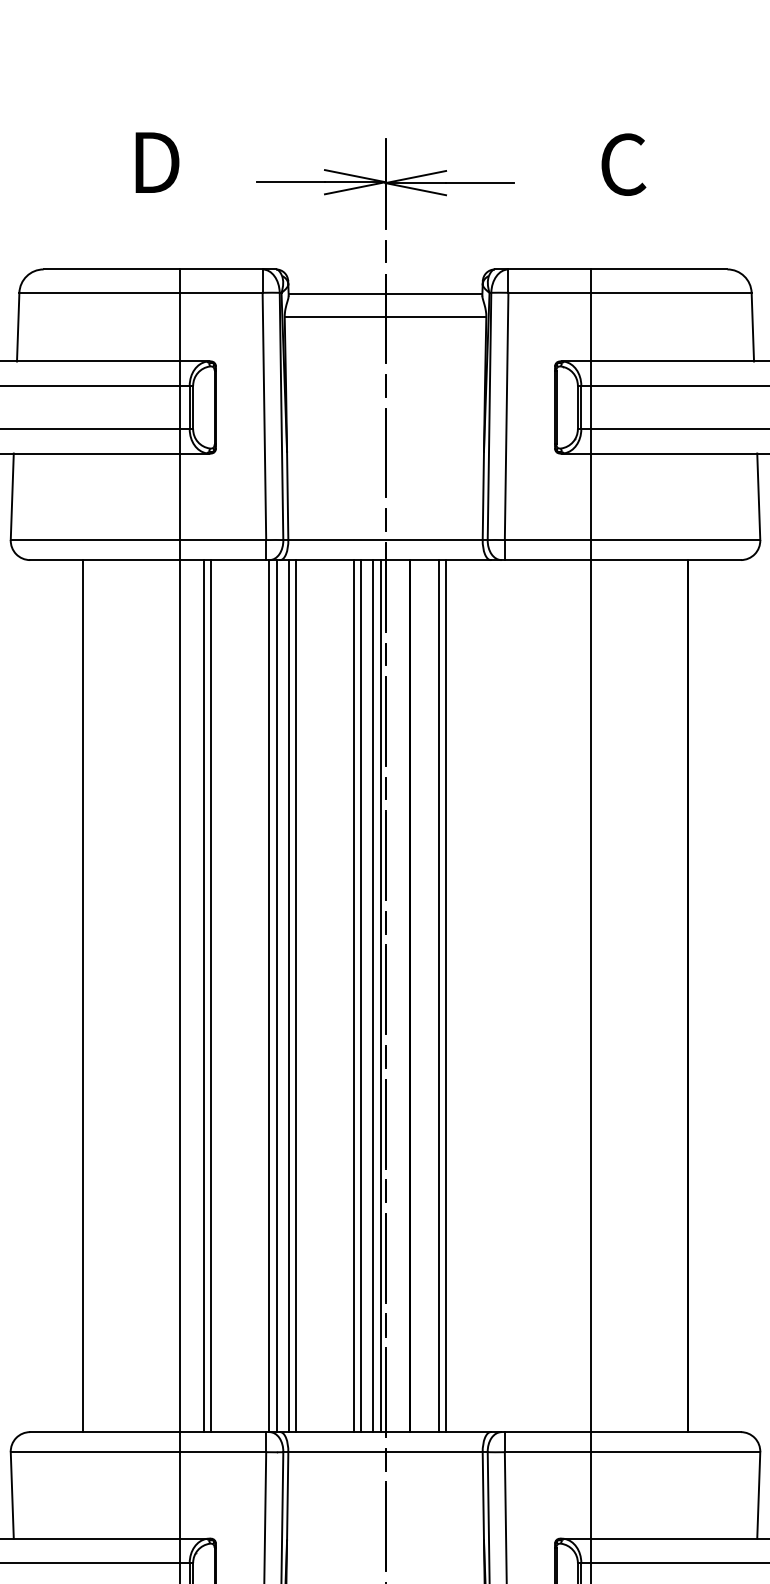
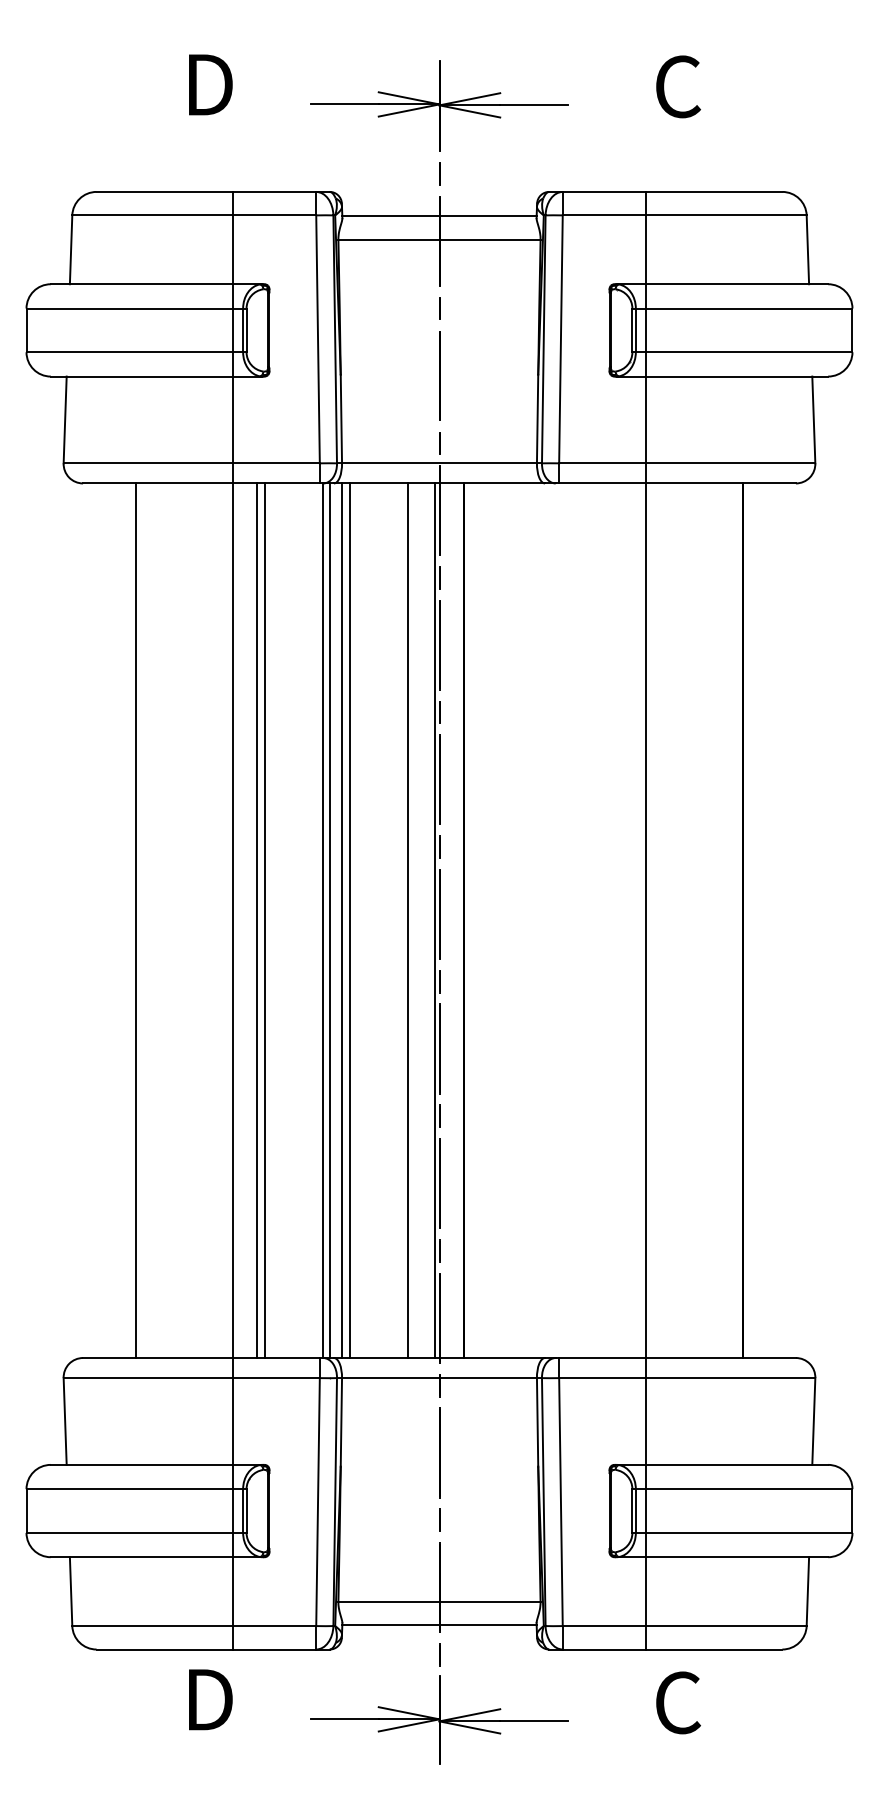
line: (361, 995) -> (415, 920), removed
line: (373, 995) -> (427, 920), removed
line: (438, 995) -> (492, 920), removed
line: (446, 995) -> (500, 920), removed

